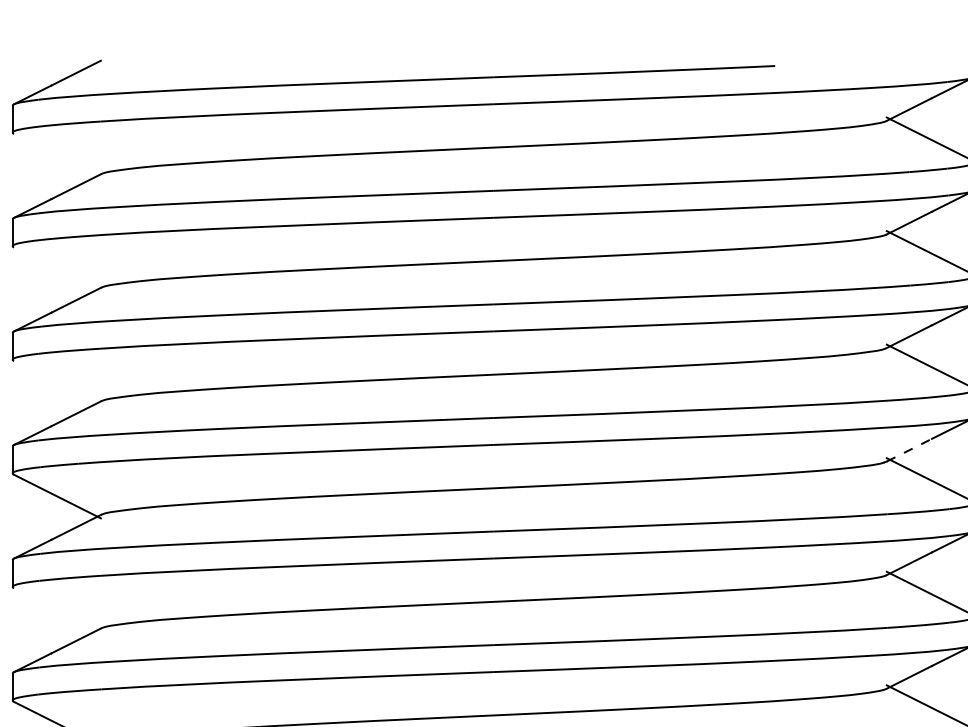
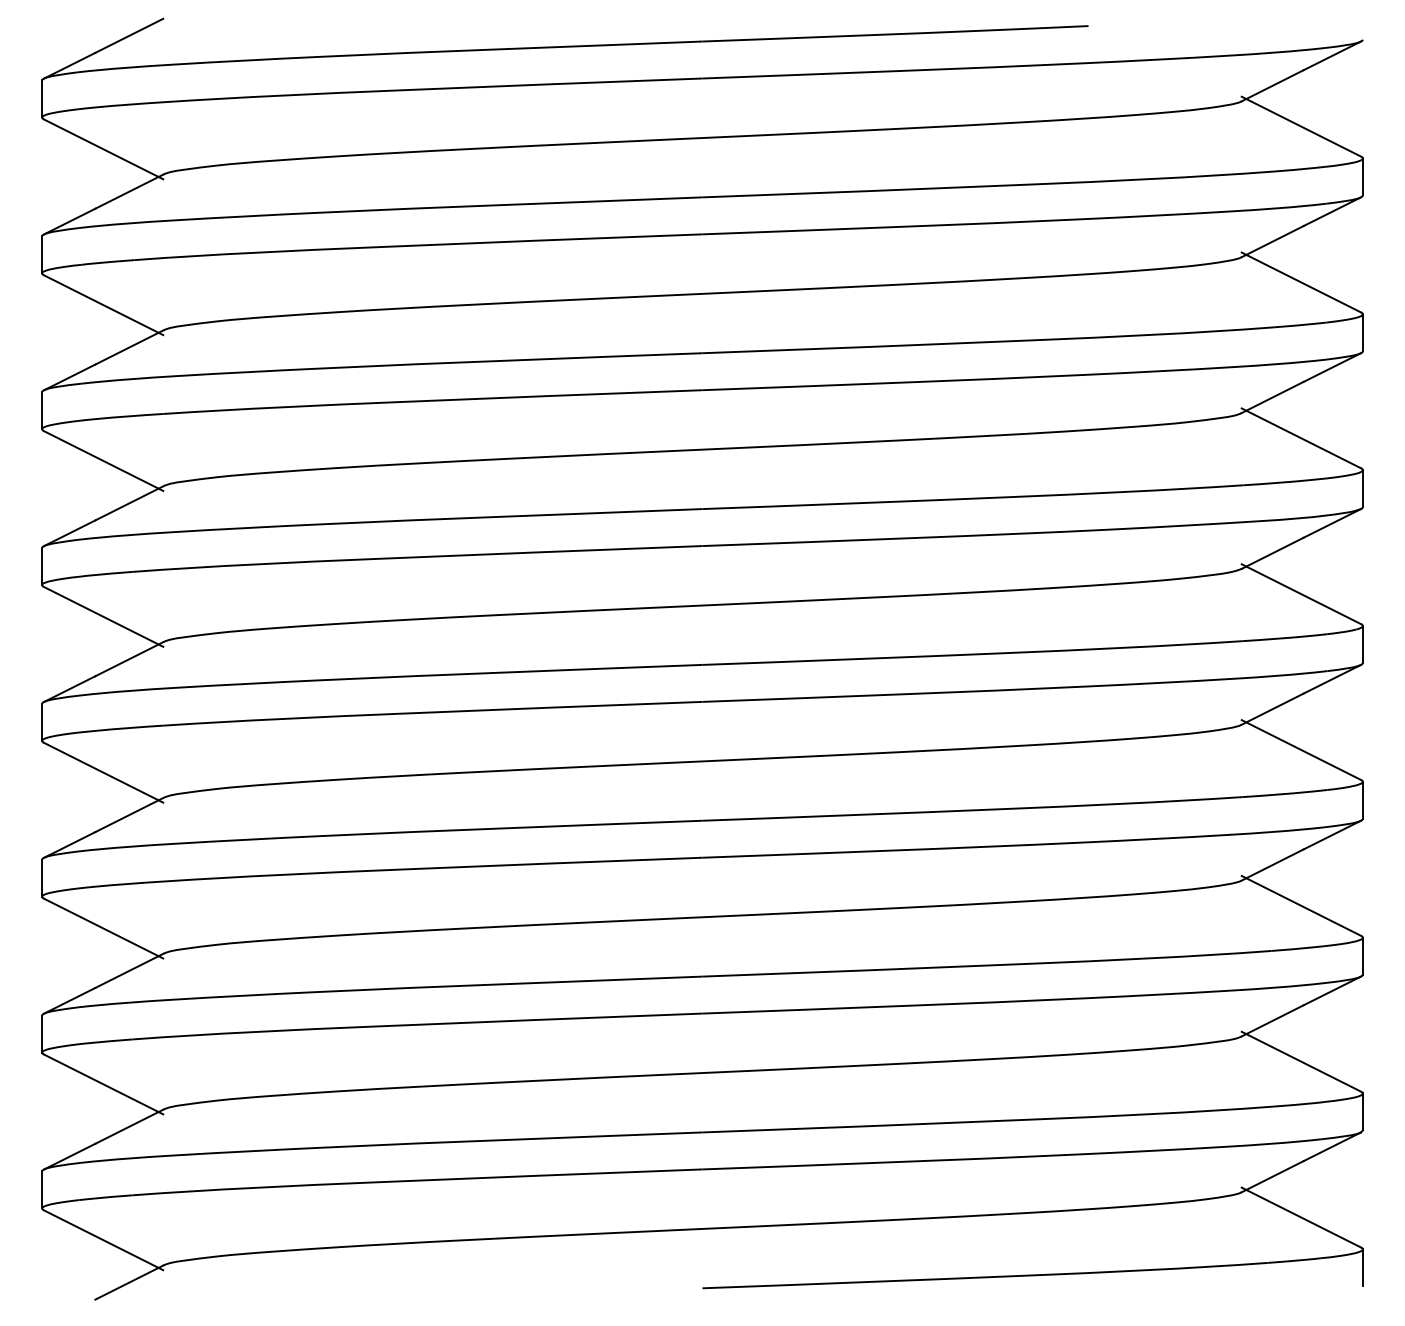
line: (57, 155) -> (103, 149), added
line: (57, 269) -> (103, 305), added
line: (57, 382) -> (103, 460), added
line: (909, 450) -> (1272, 553), dashed -> solid
line: (57, 609) -> (103, 772), added

